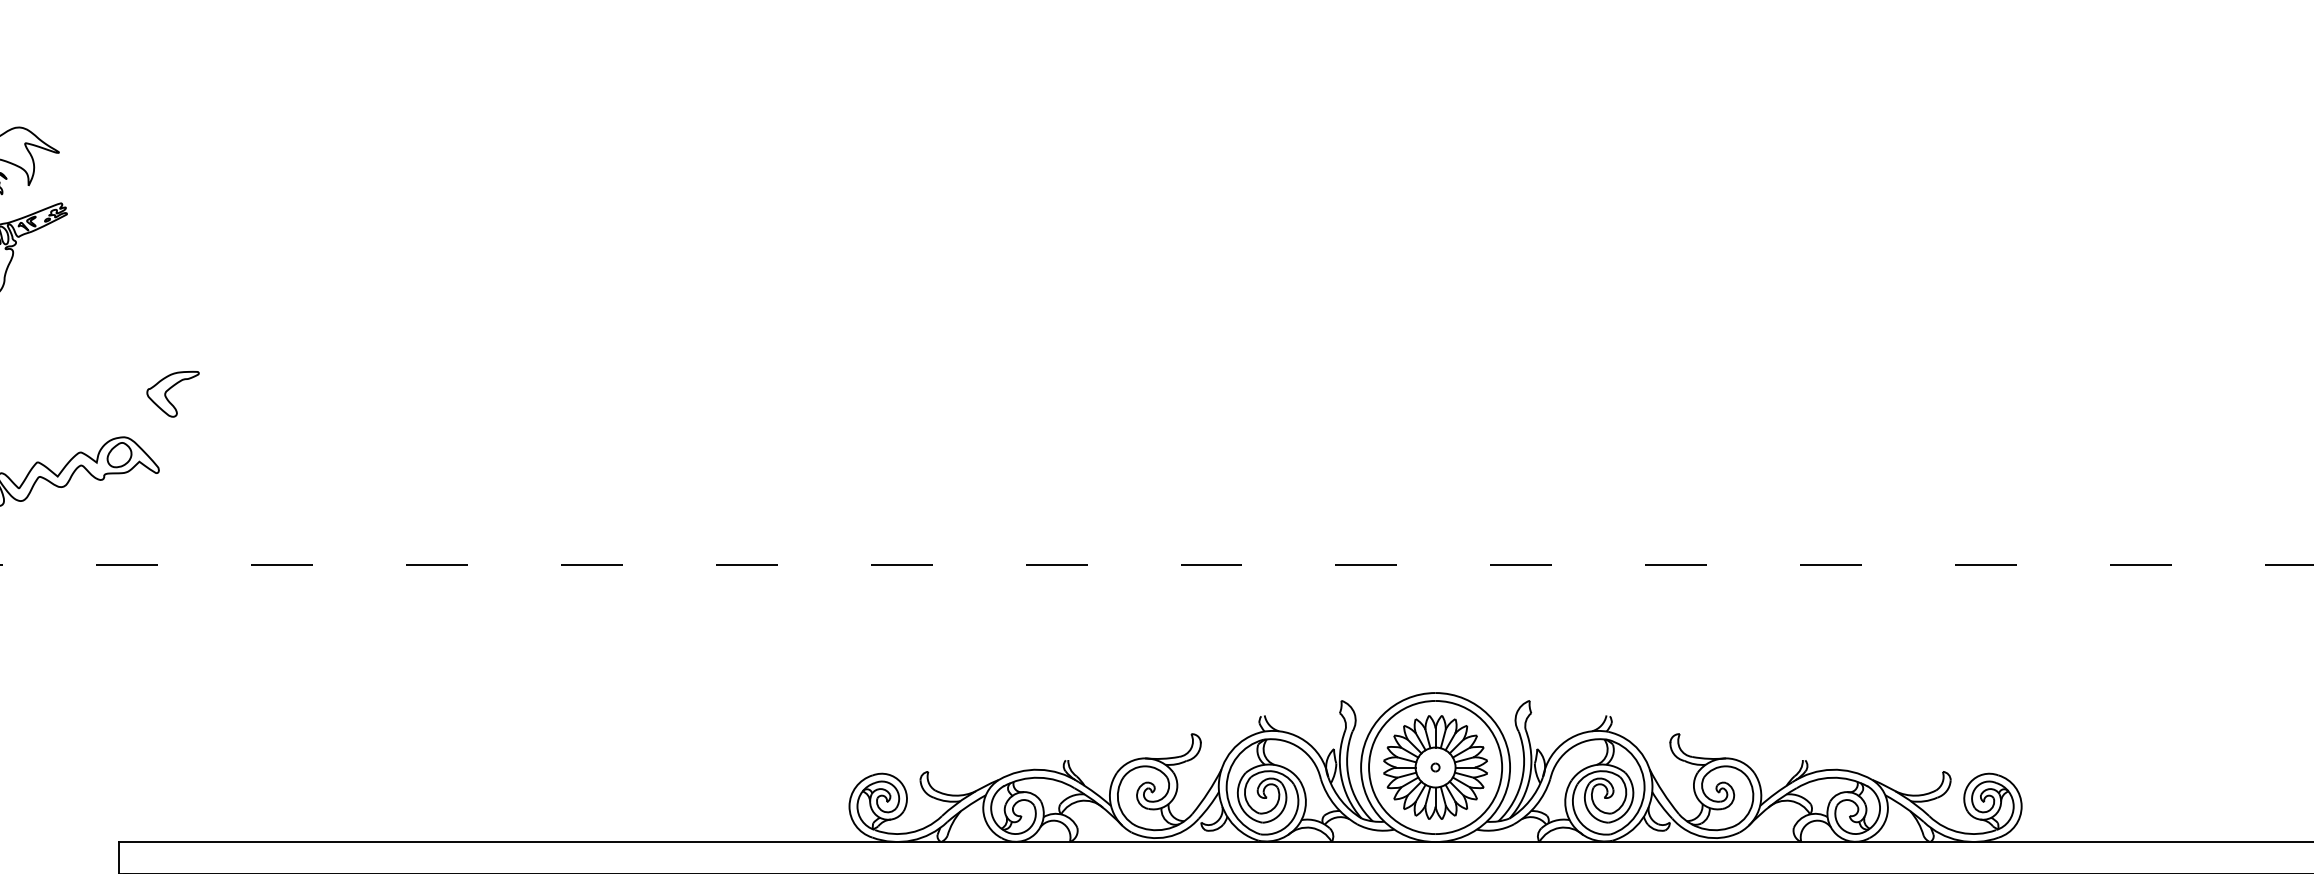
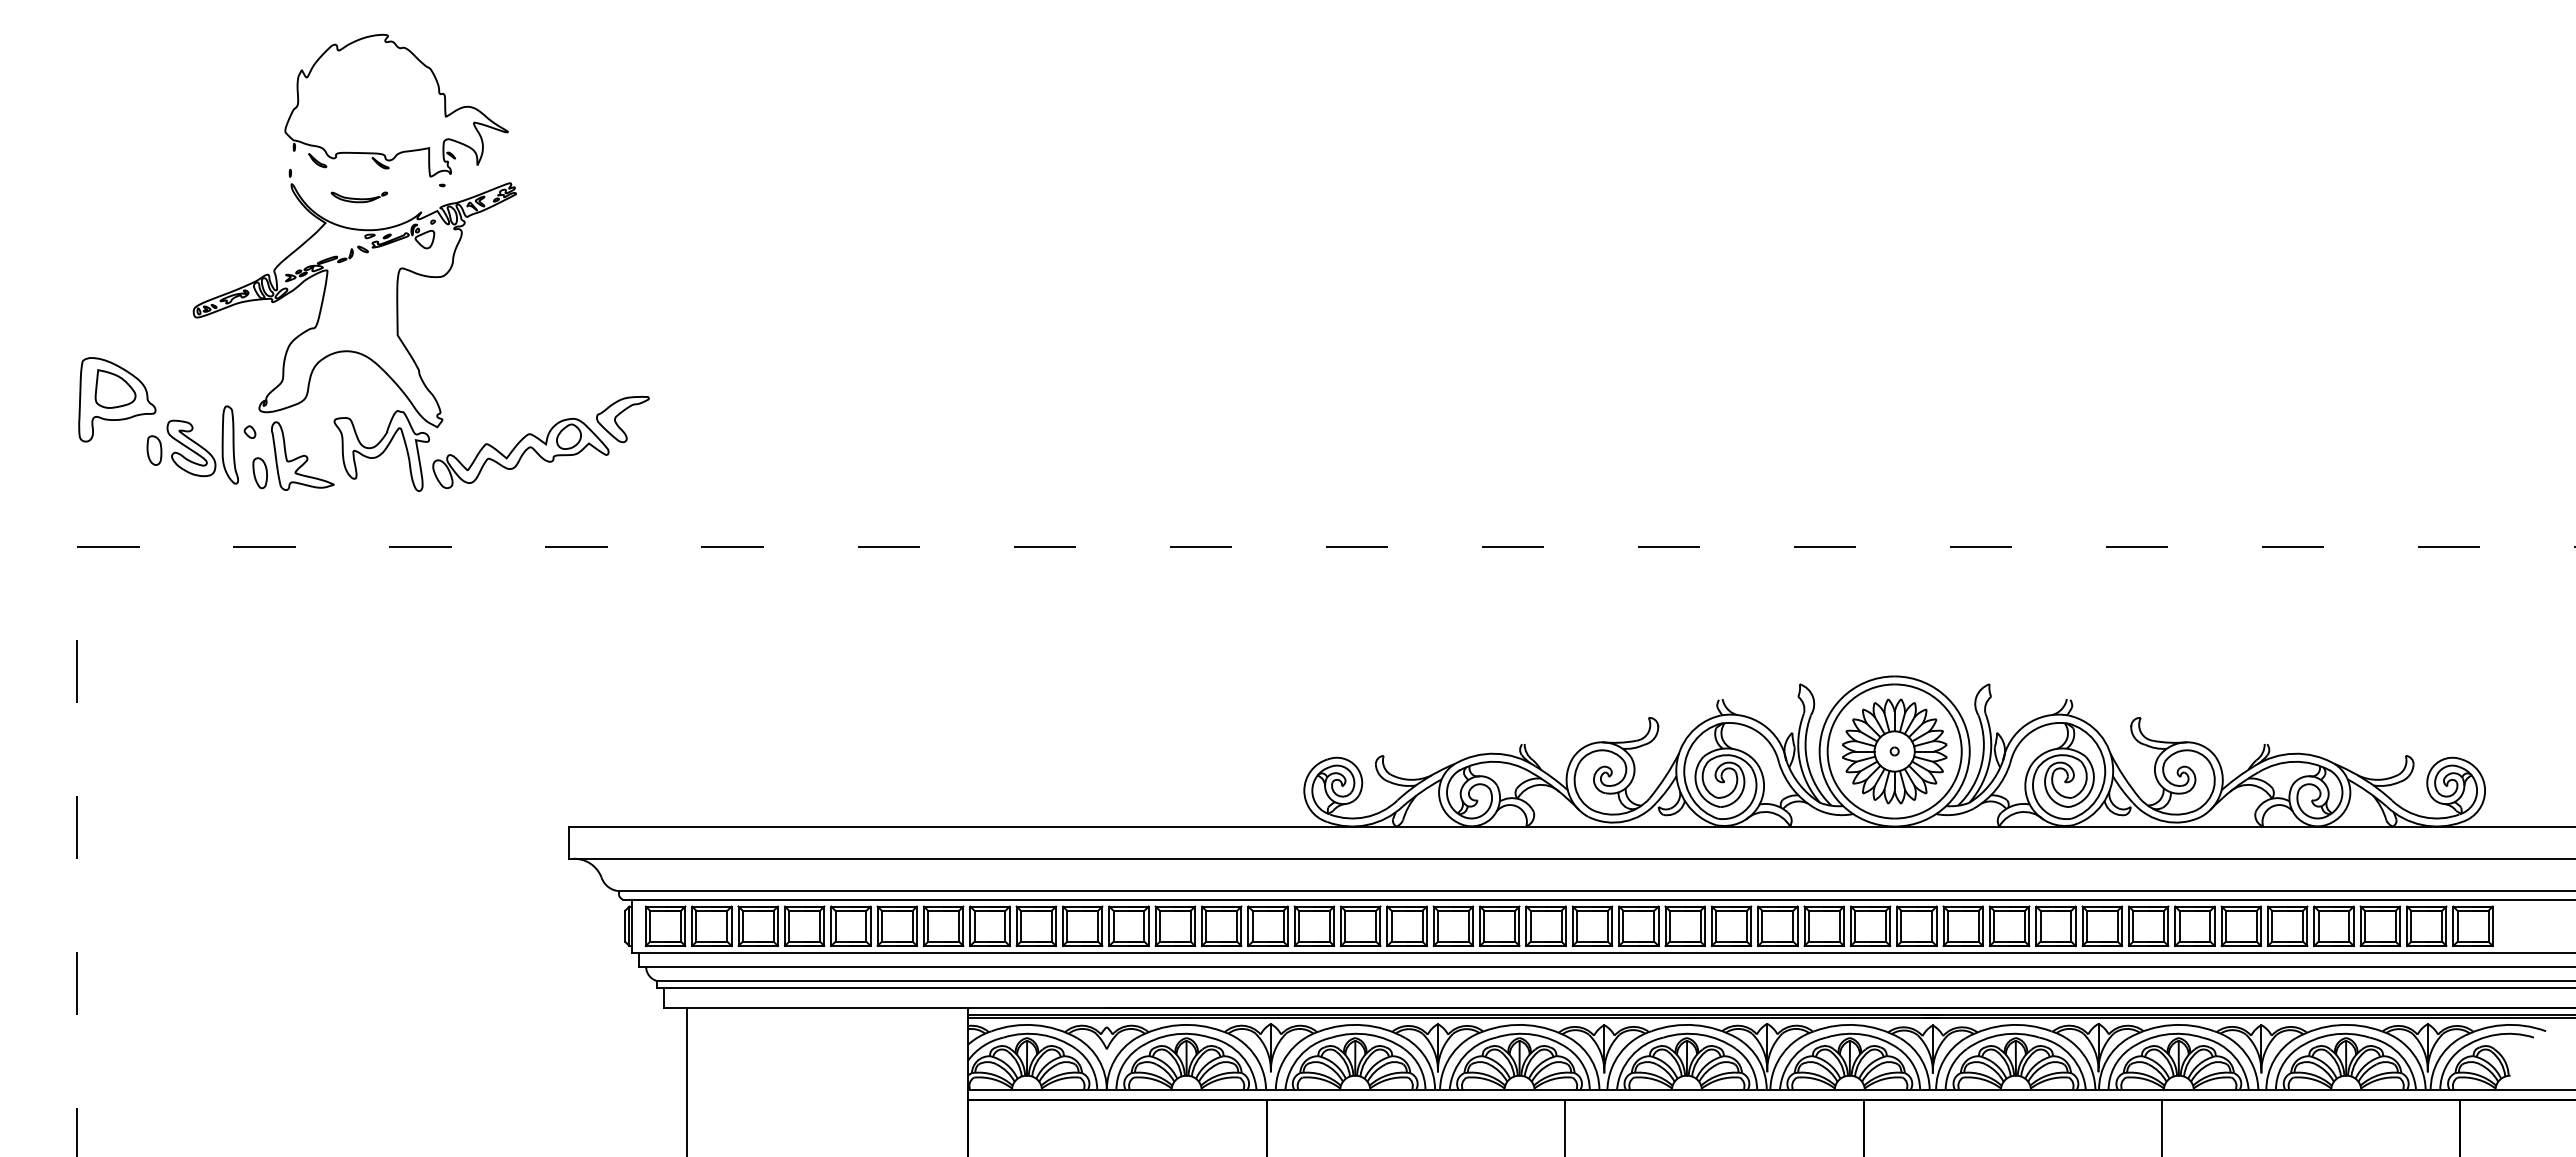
part: (172, 394) -> (622, 419), moved

